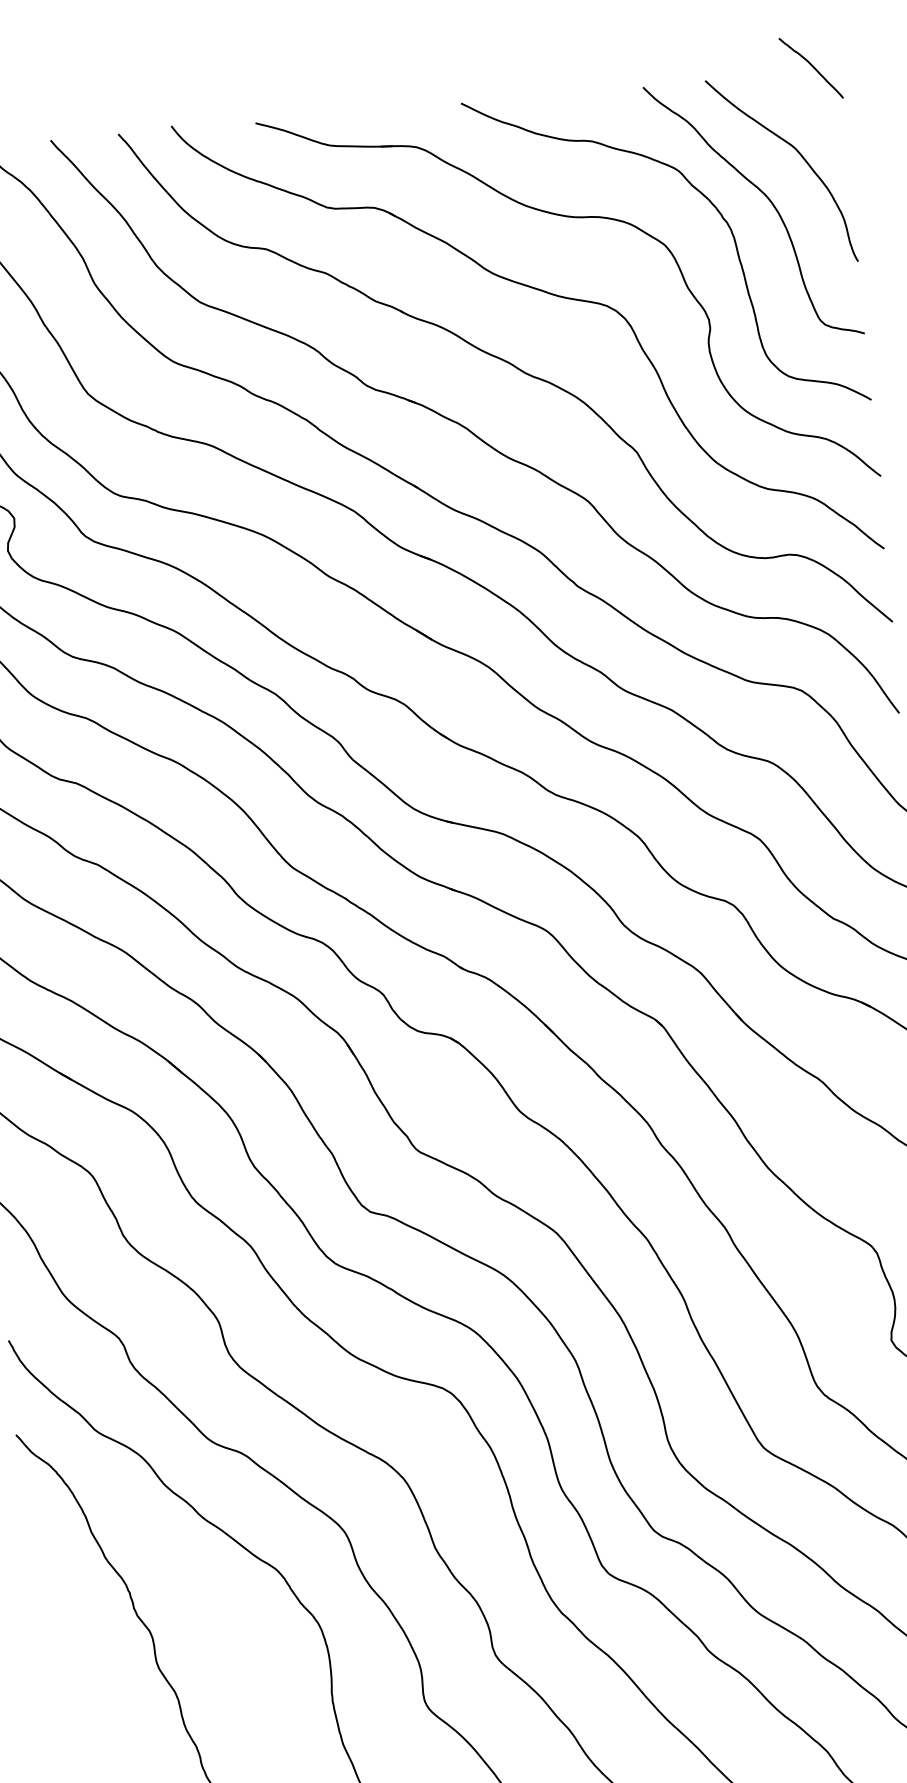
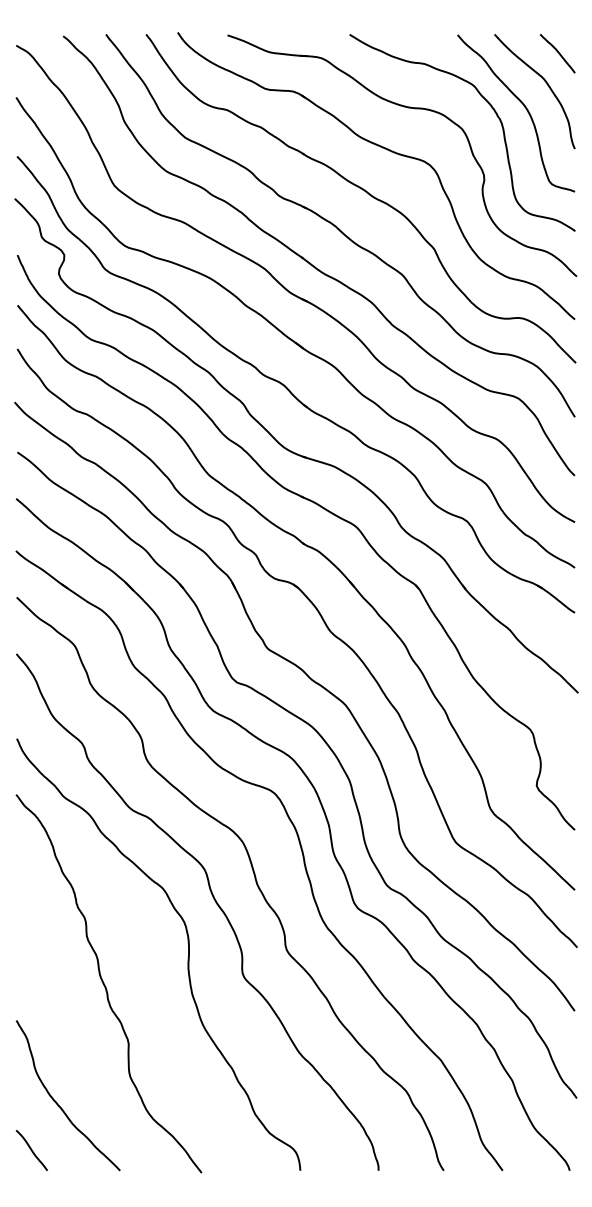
curve: (810, 66) -> (557, 52), moved

